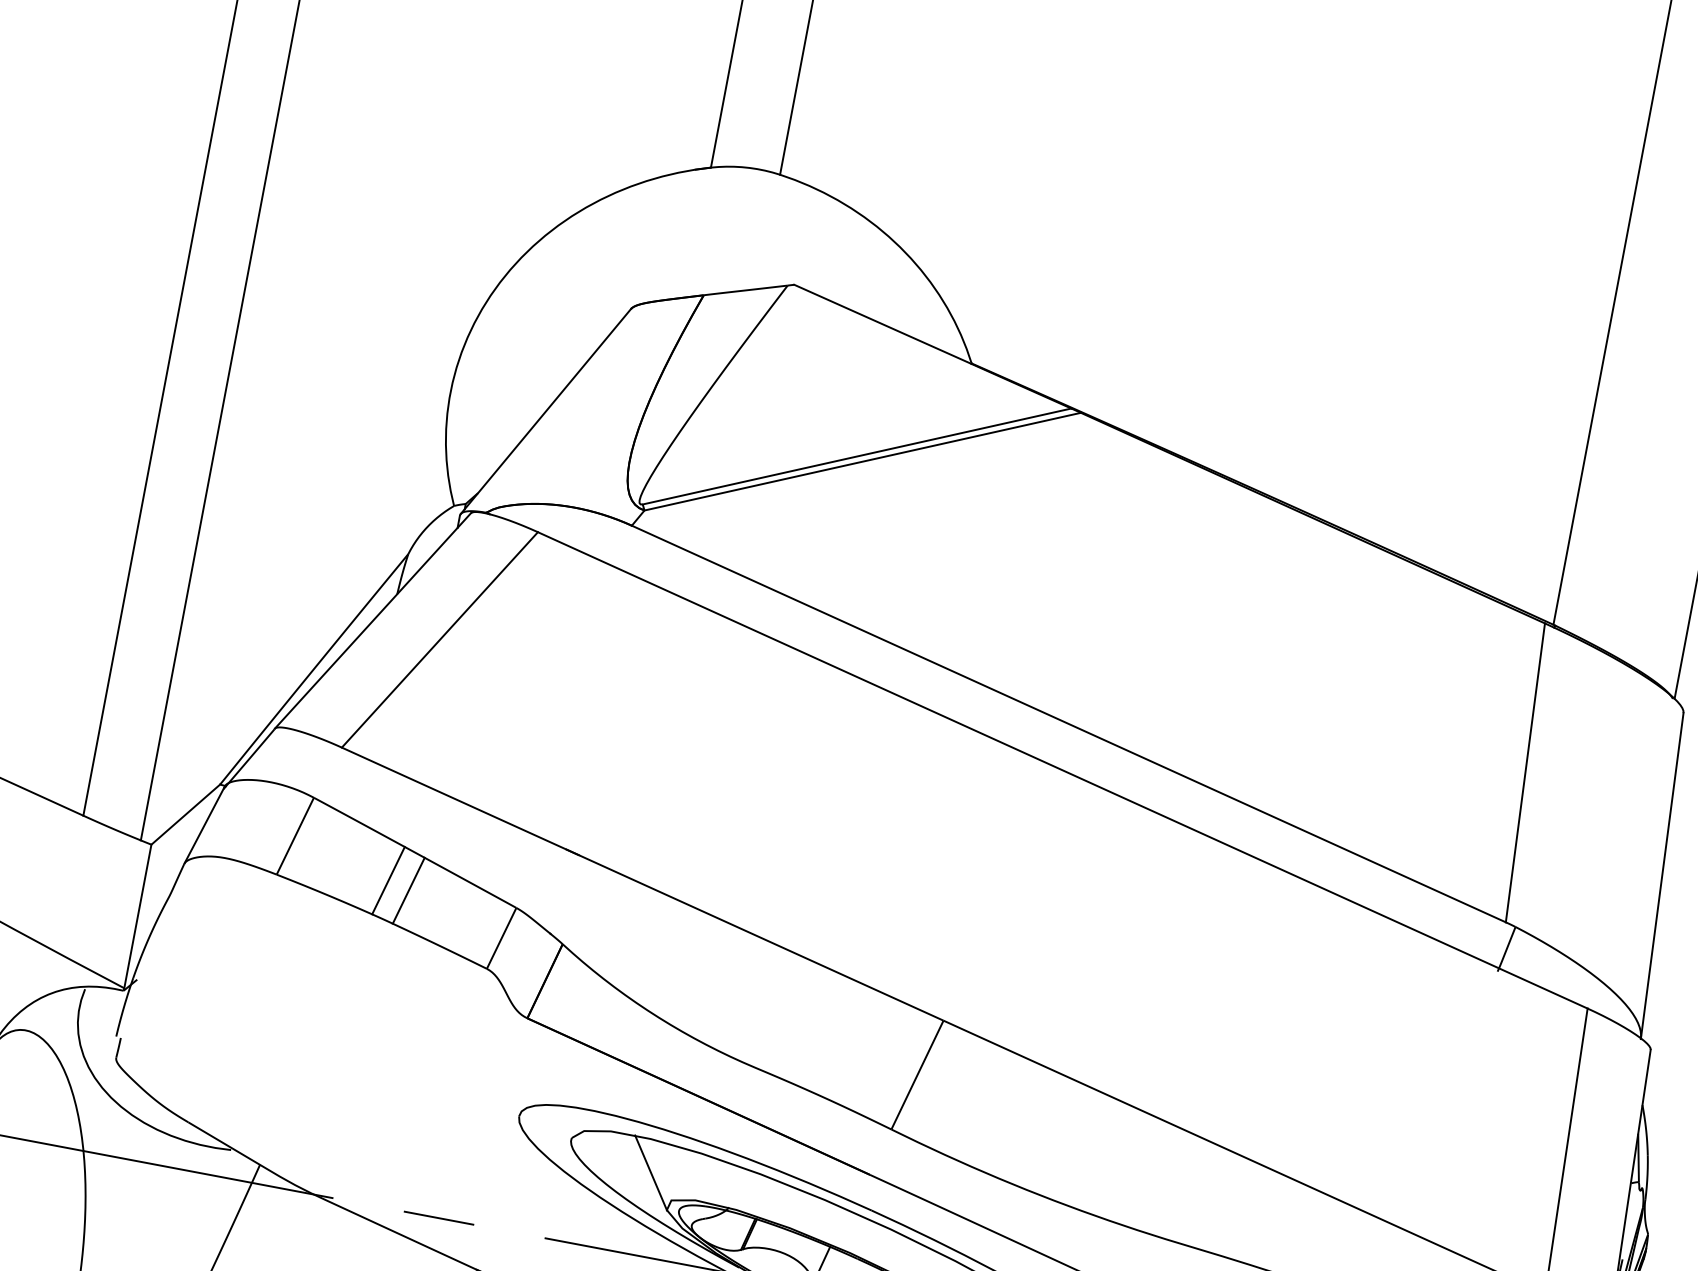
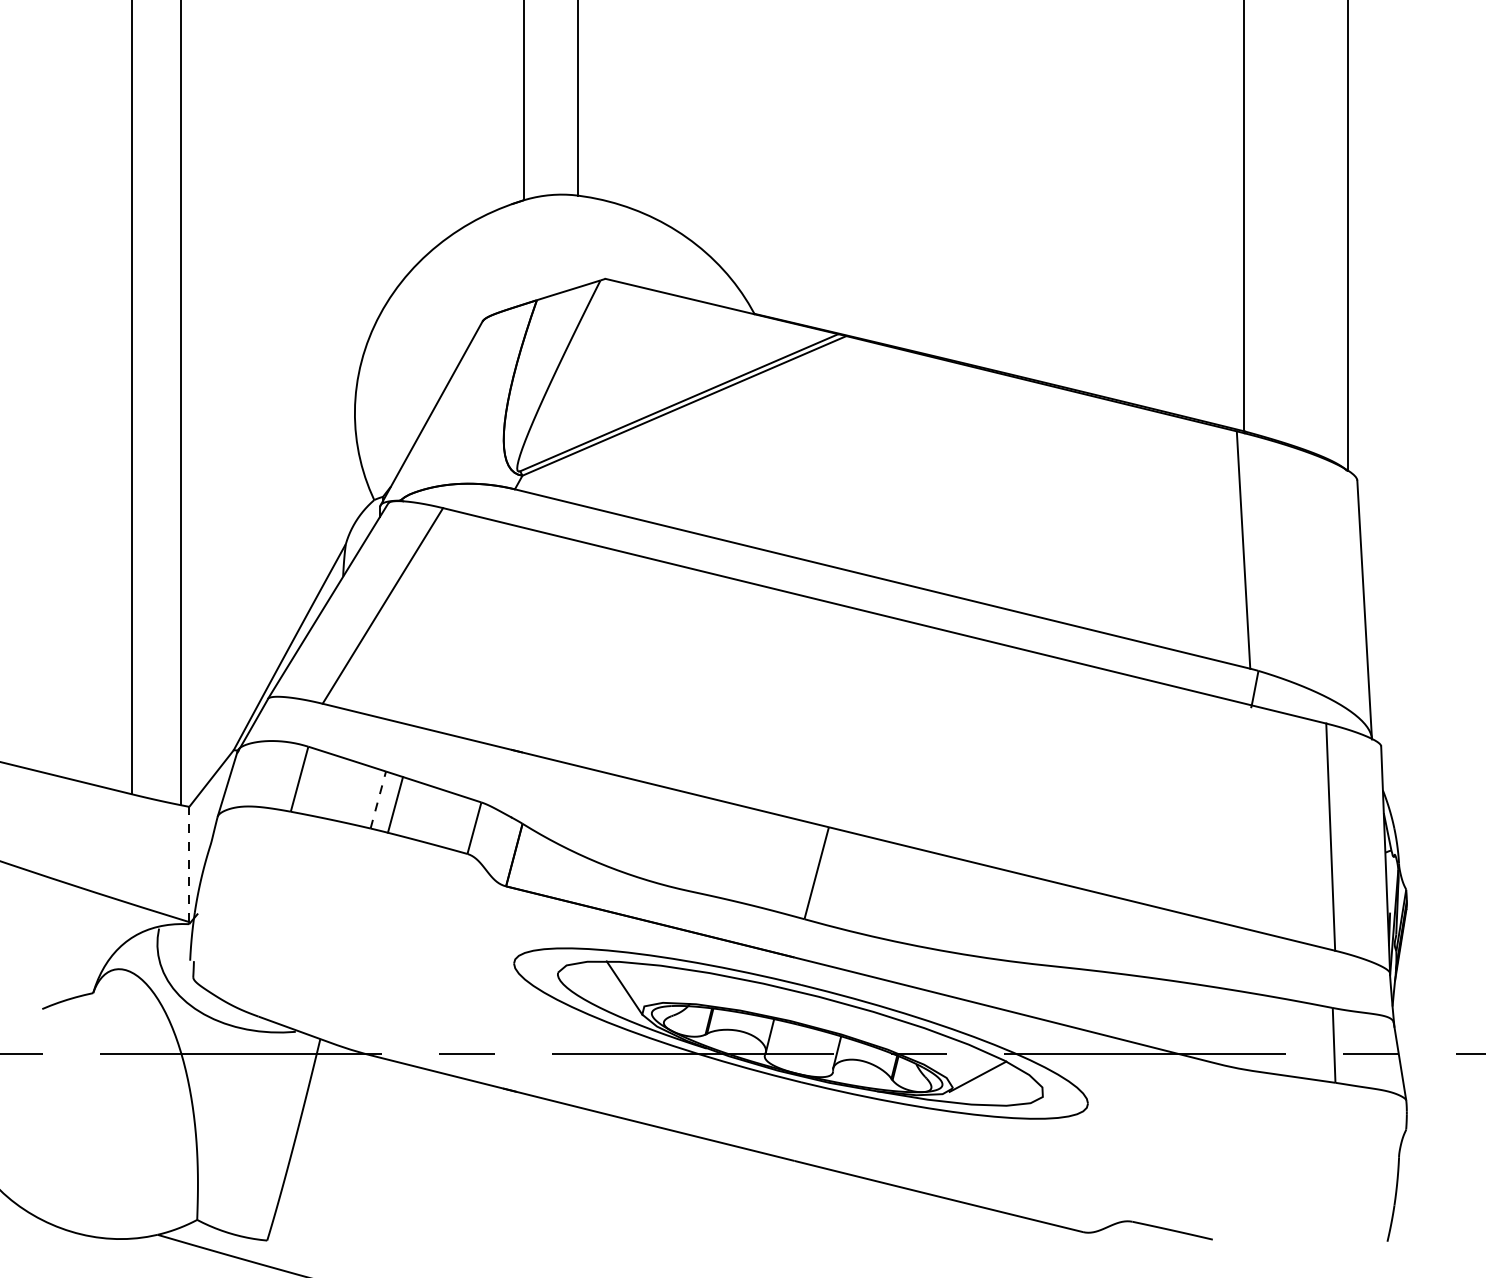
line: (388, 881) -> (378, 800), solid -> dashed
line: (138, 916) -> (189, 864), solid -> dashed

